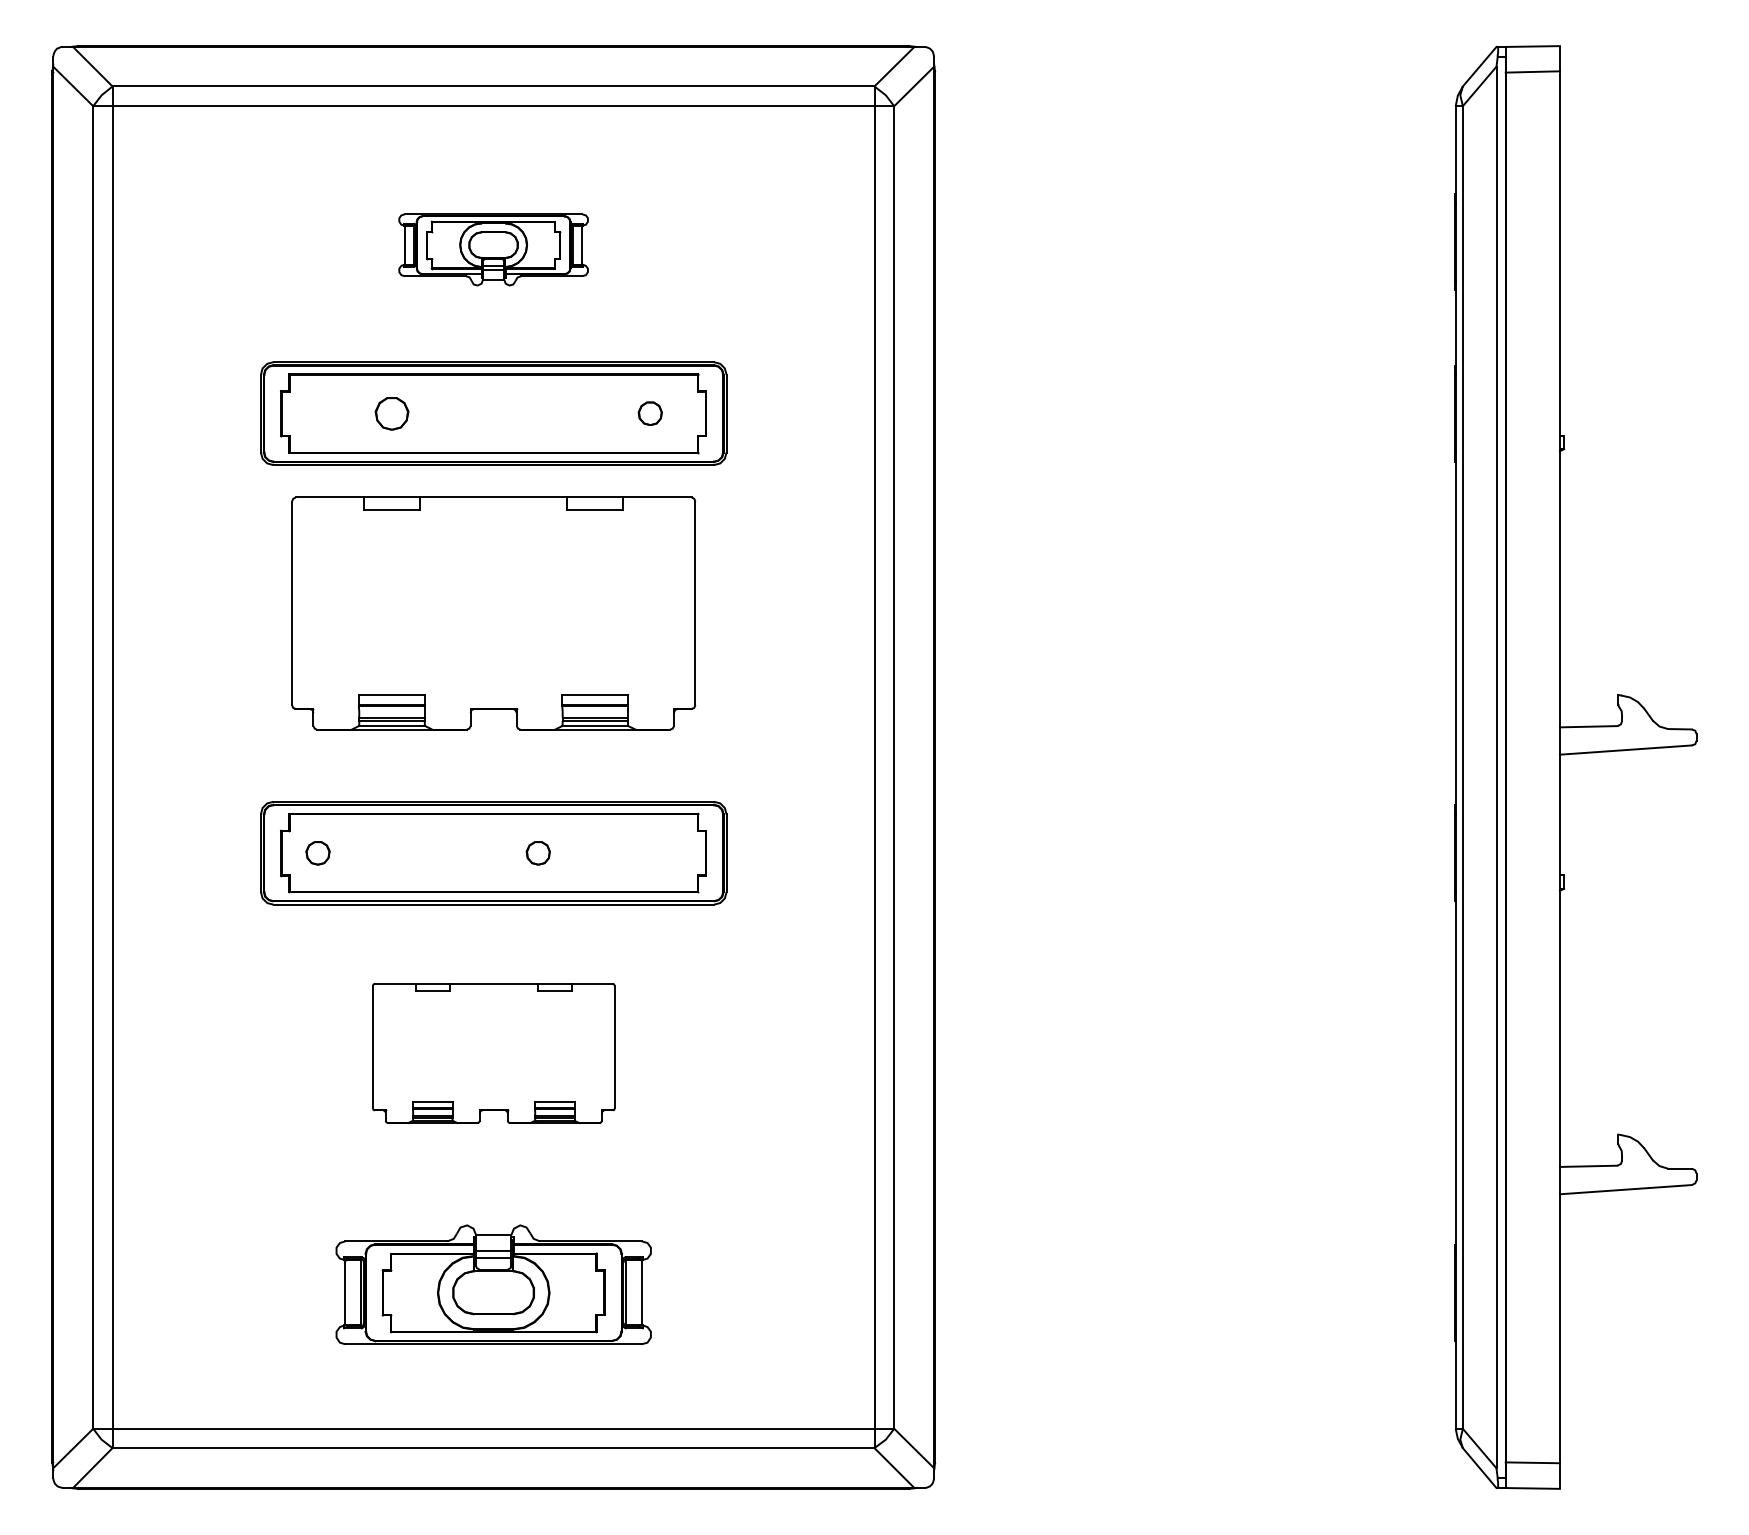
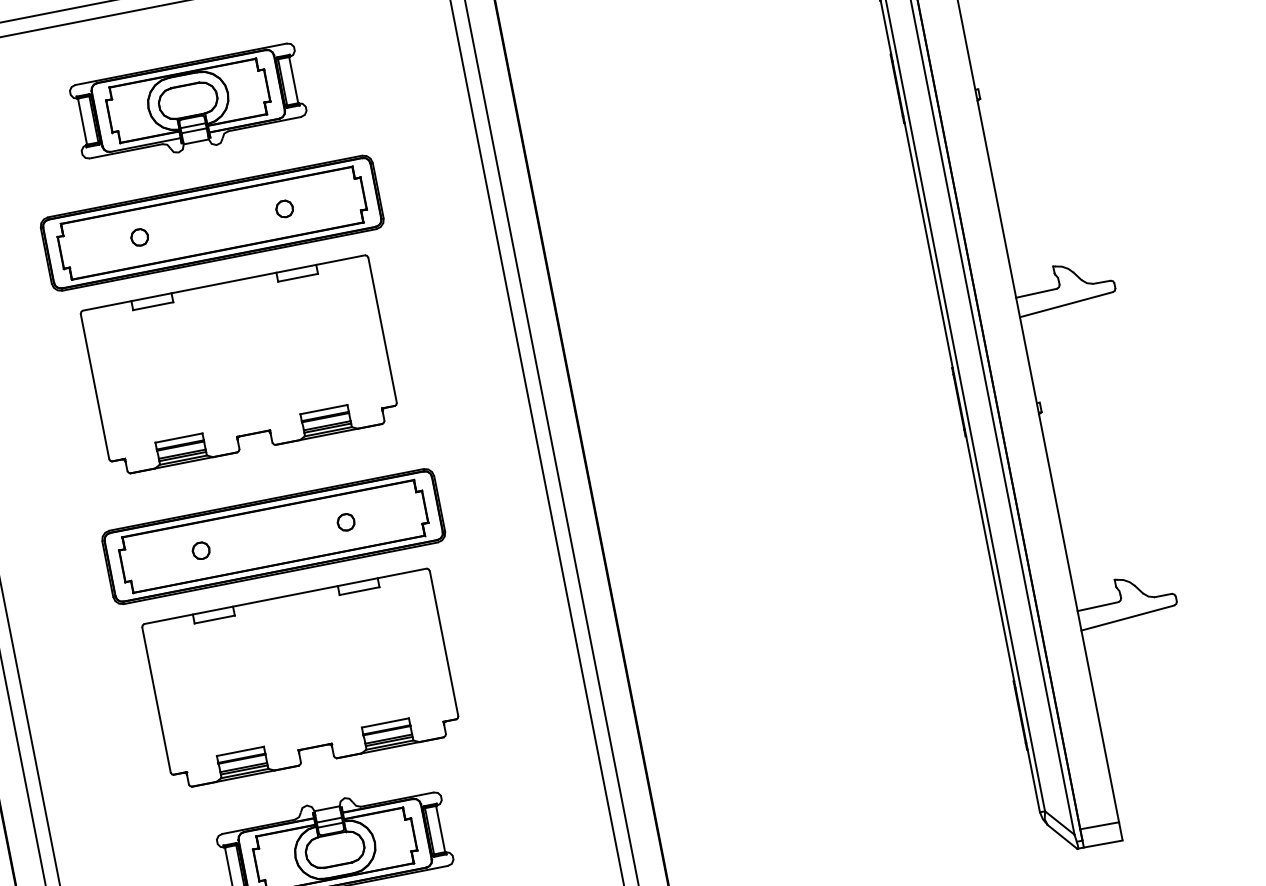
part: (493, 249) -> (189, 106), size x1.67
part: (391, 413) -> (139, 237), size x0.71
part: (649, 413) -> (284, 209), moved
part: (317, 853) -> (200, 551), moved
part: (537, 853) -> (345, 522), moved
part: (493, 1053) -> (301, 679), size x1.67

